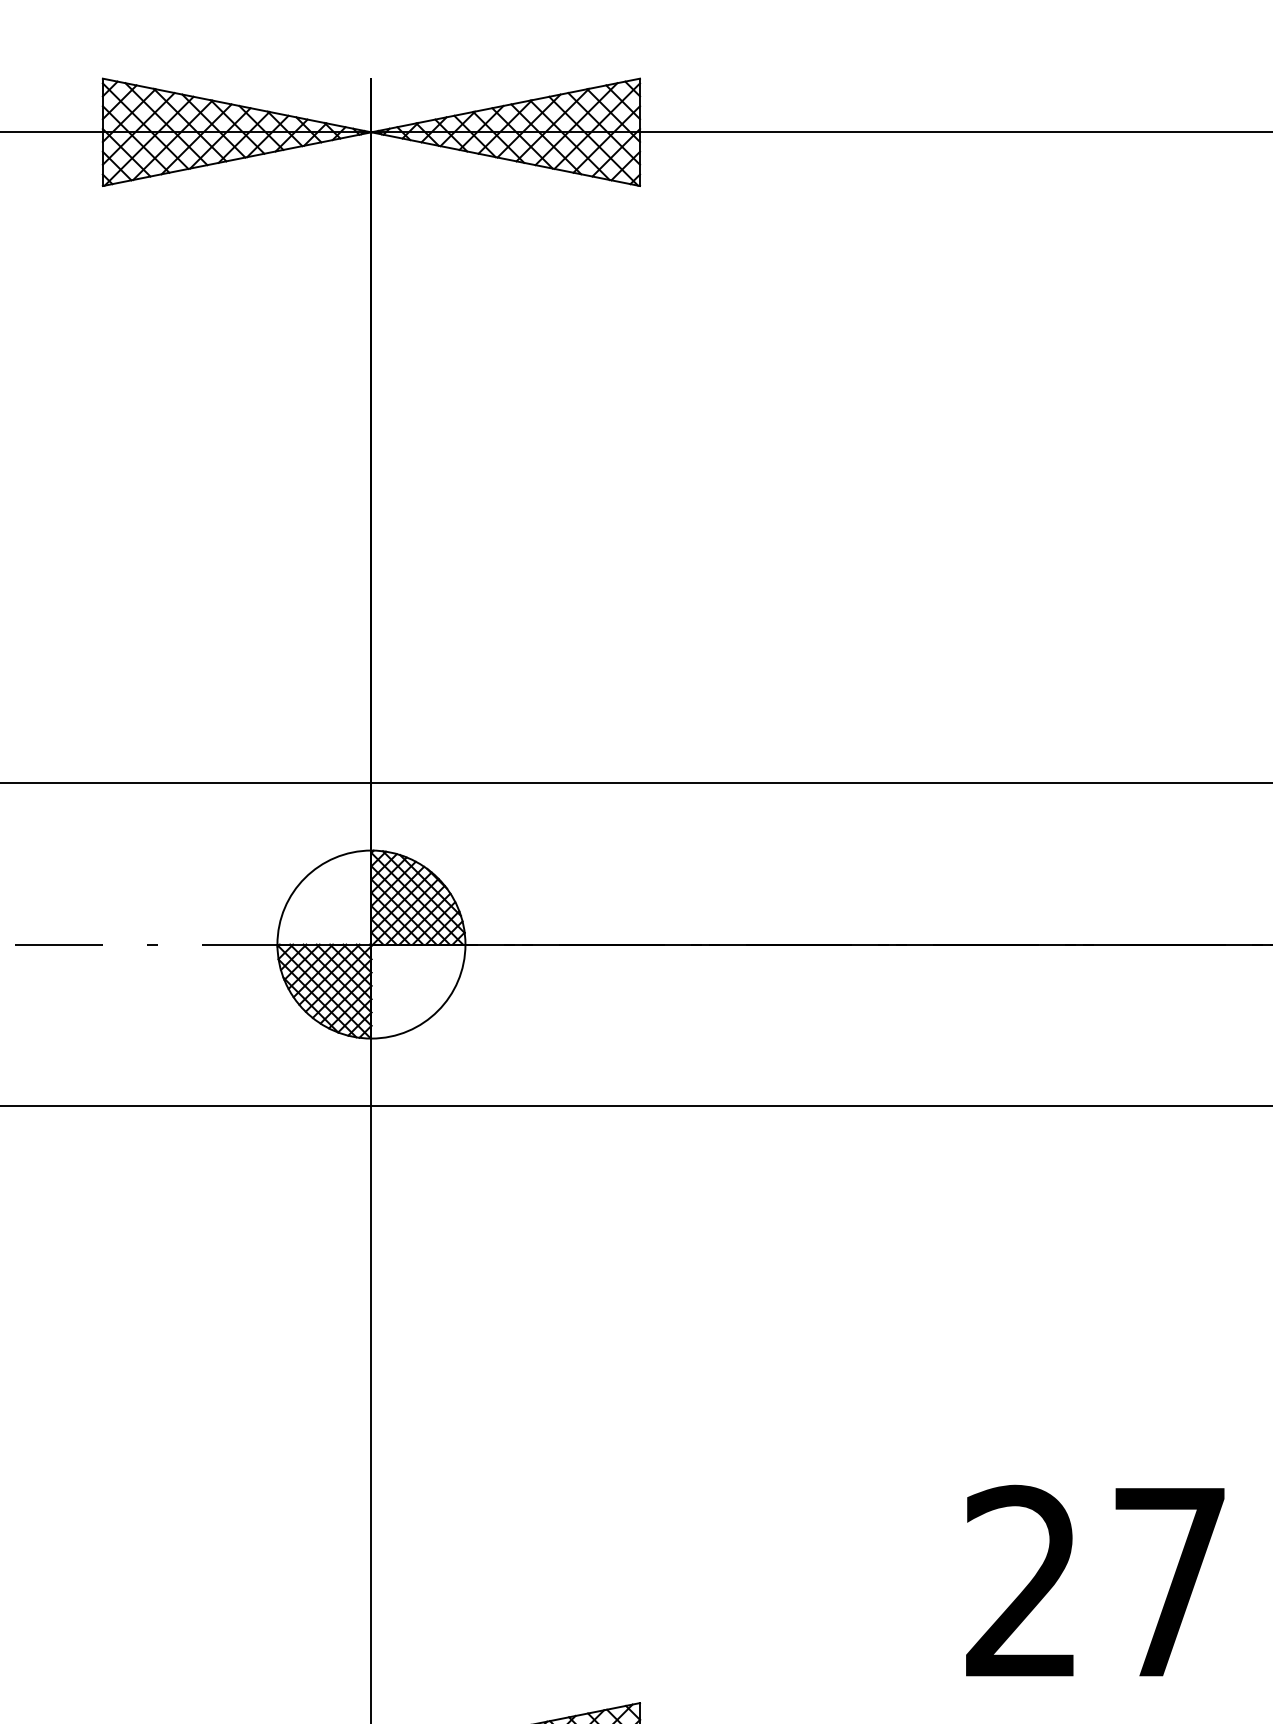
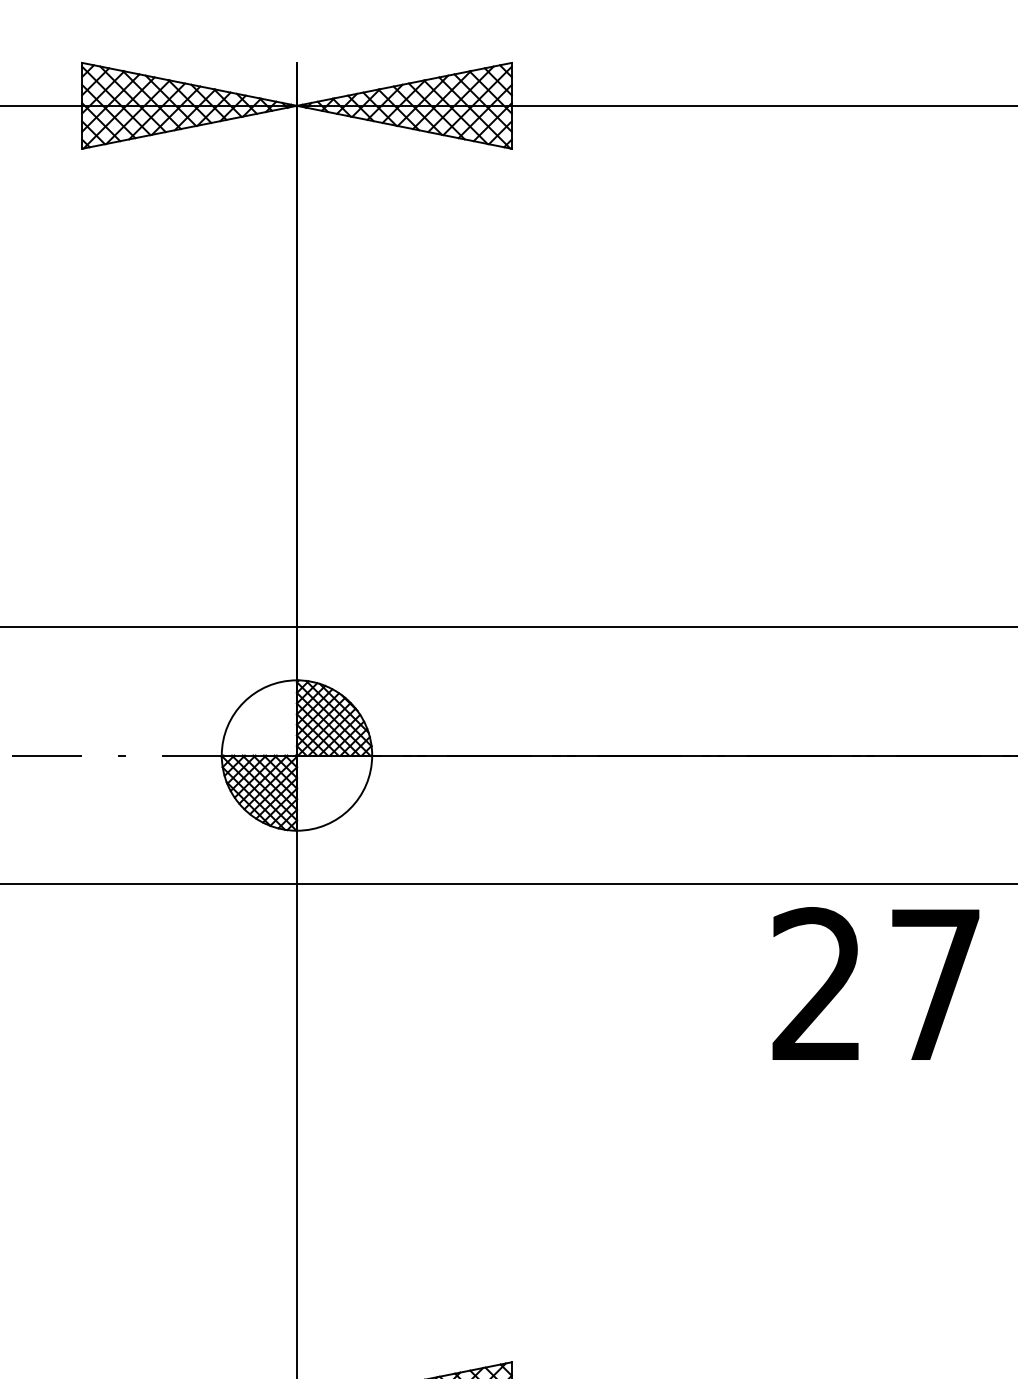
text: (1095, 1580) -> (876, 983), moved

